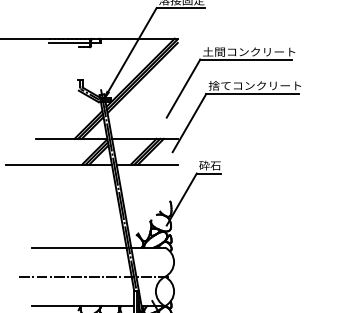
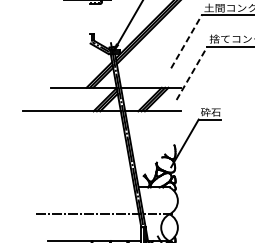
line: (183, 88) -> (186, 41), solid -> dashed
line: (189, 123) -> (192, 73), solid -> dashed
line: (78, 247) -> (90, 187), removed

